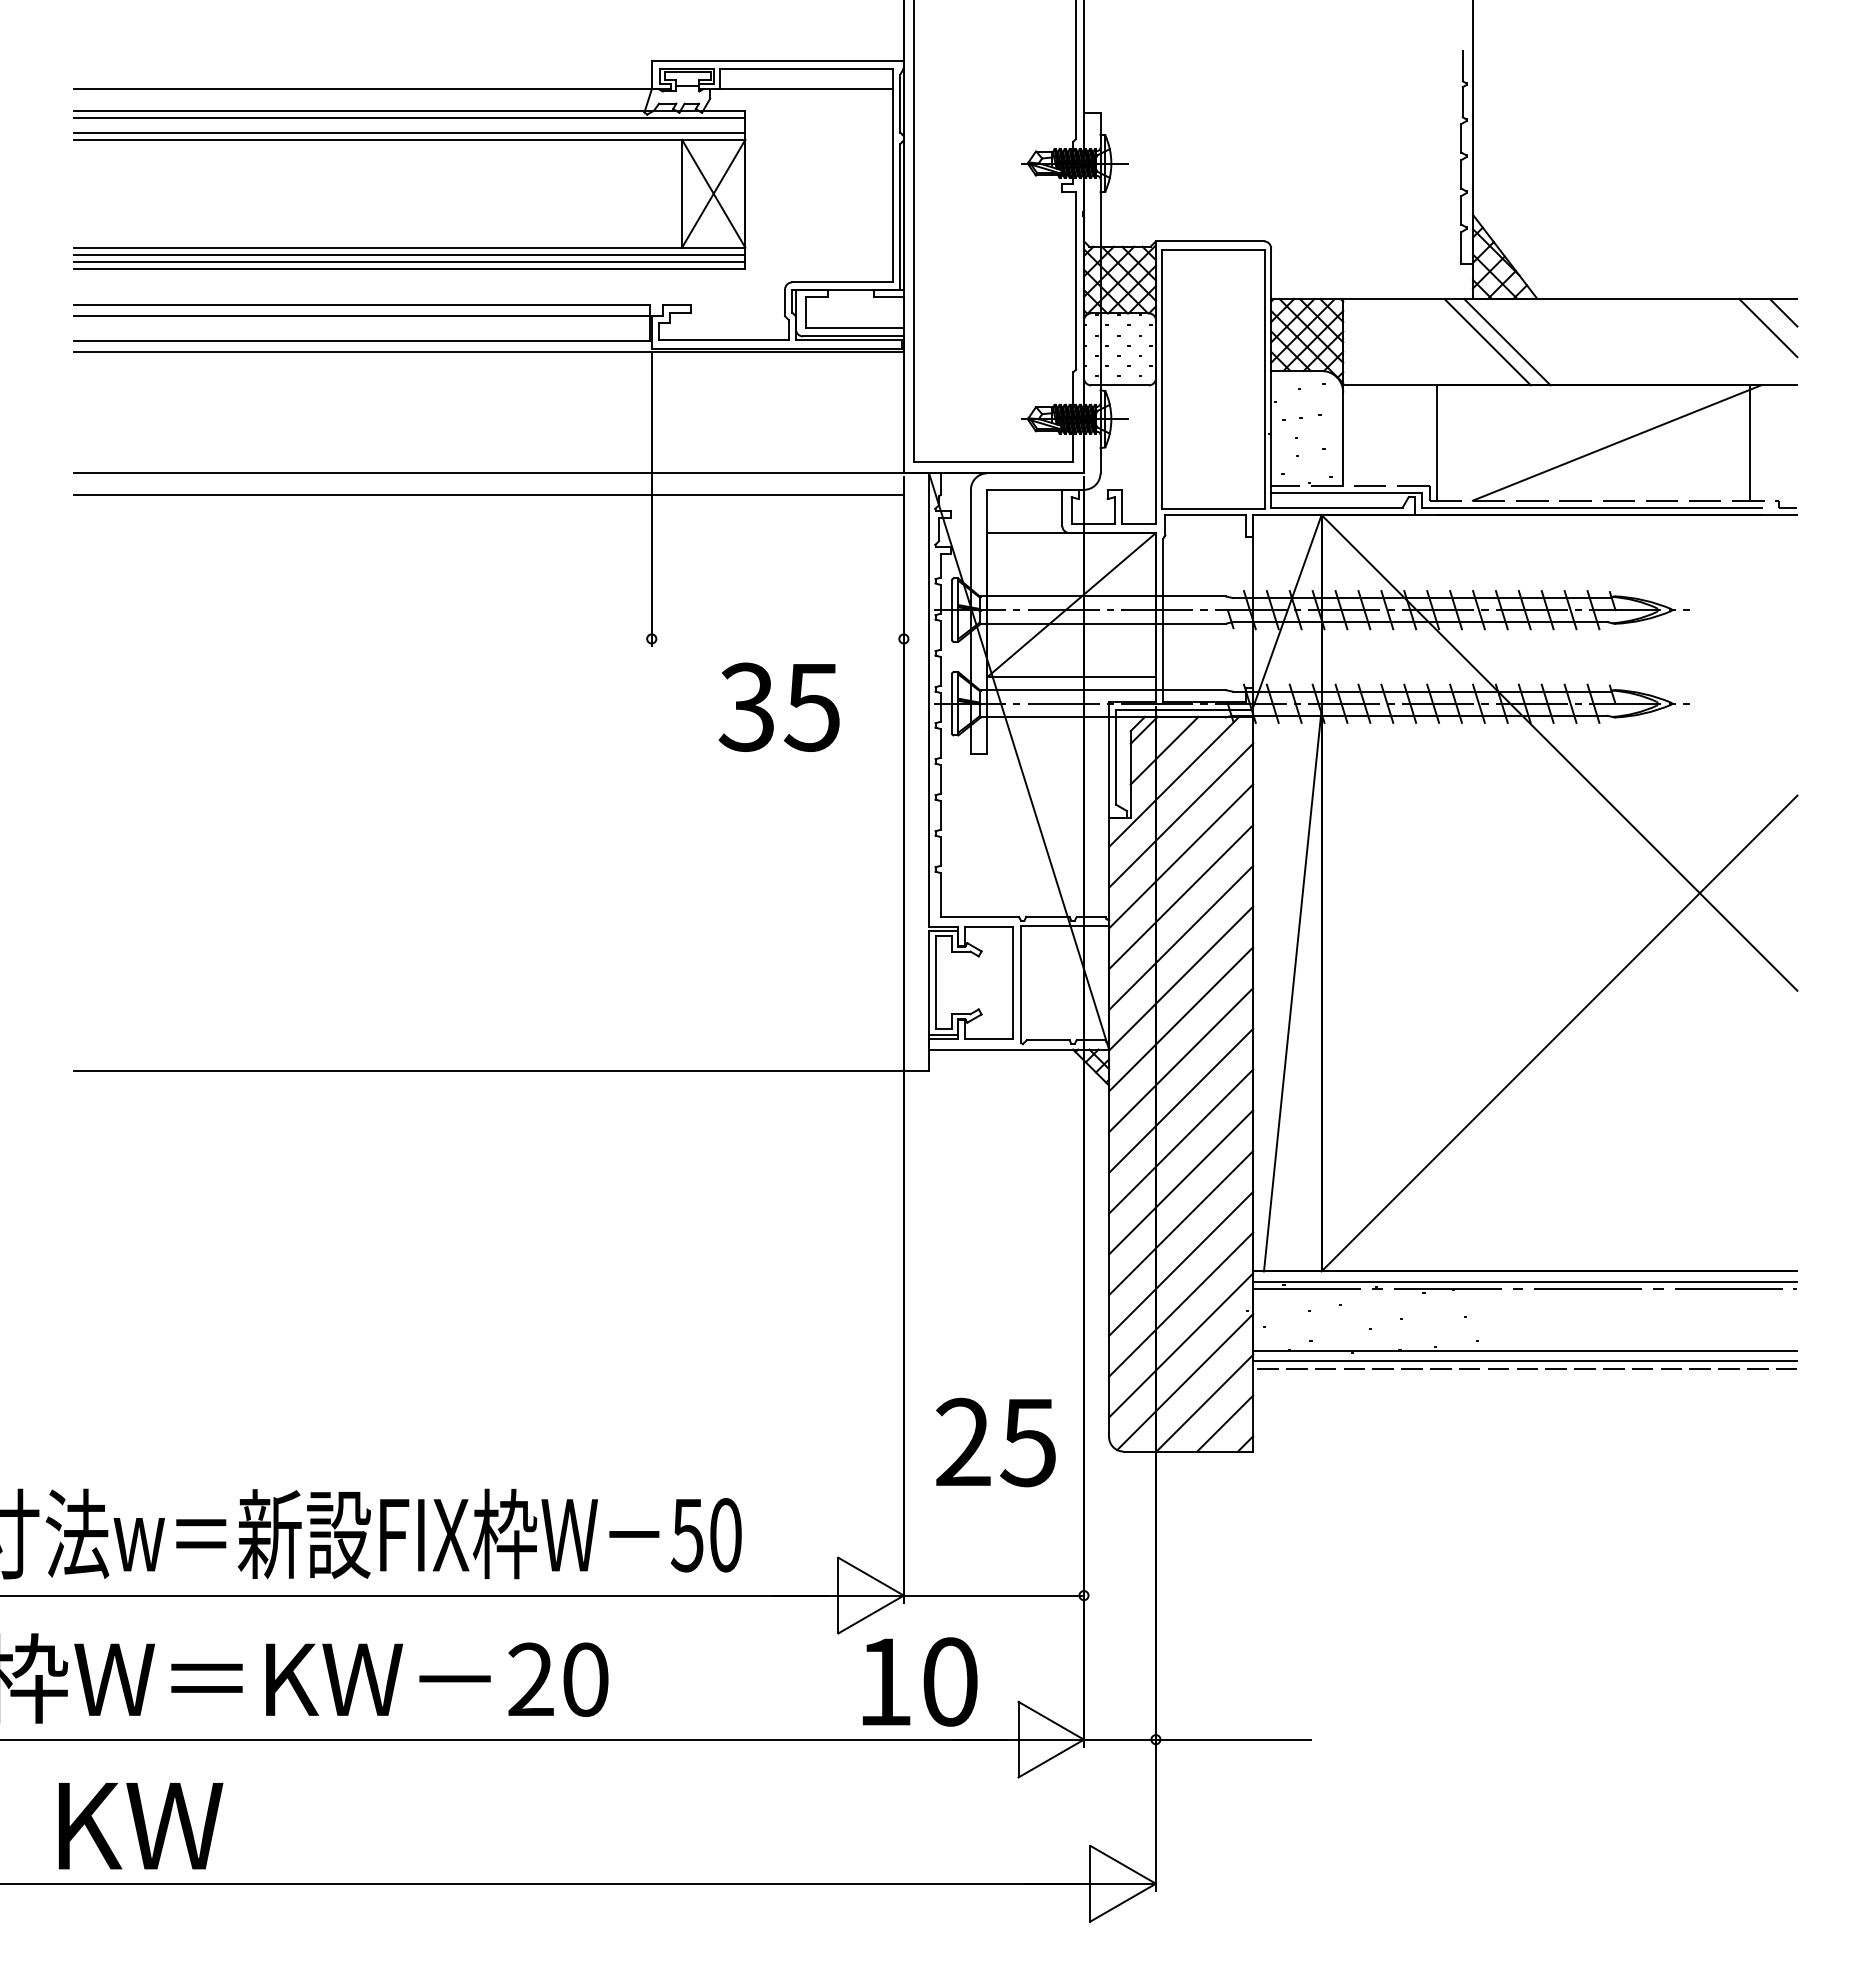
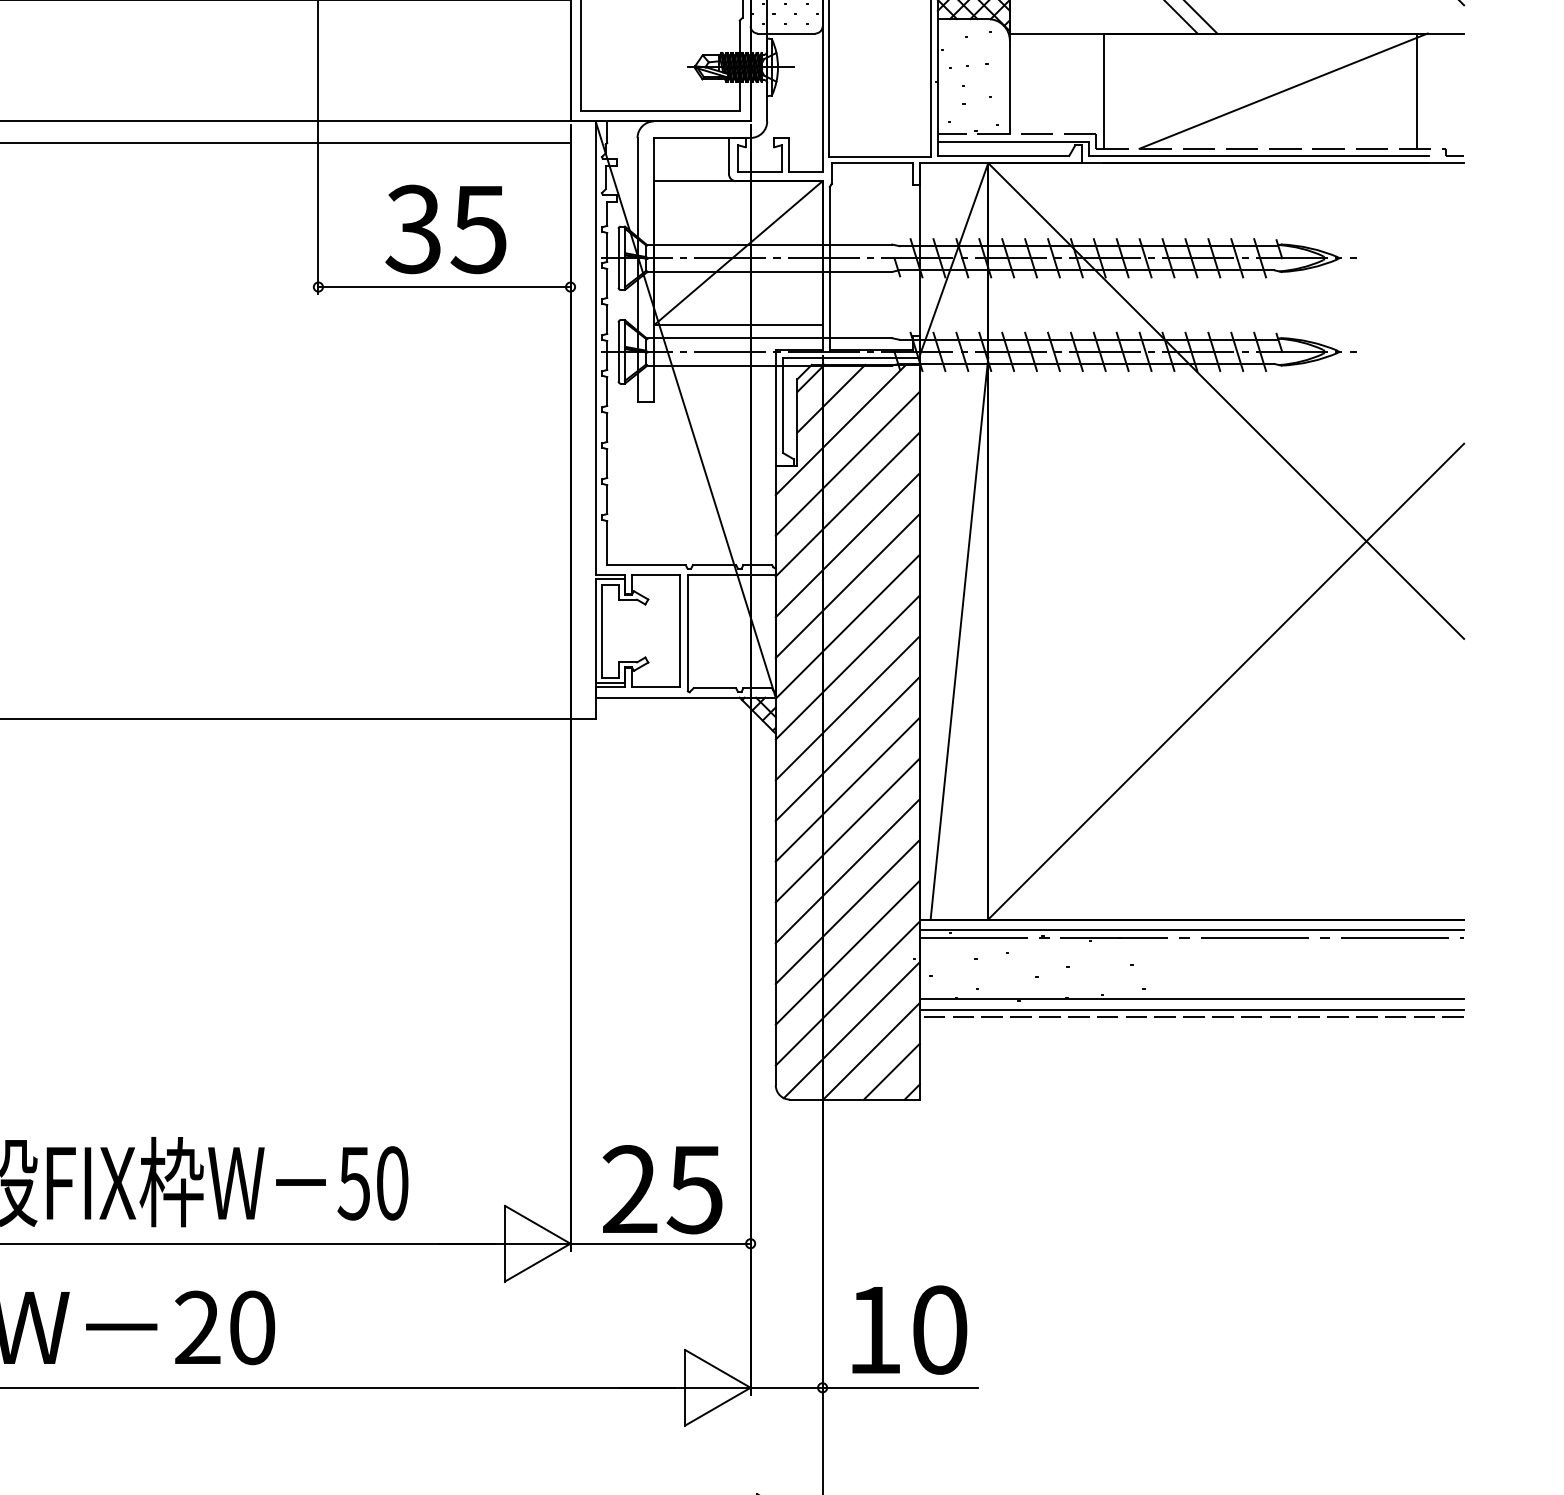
line: (777, 638) -> (444, 286), added
text: (778, 706) -> (445, 228), moved
text: (995, 1442) -> (662, 1189), moved
text: (919, 1681) -> (909, 1329), moved

